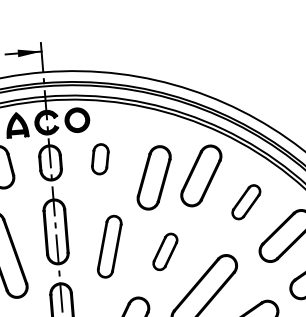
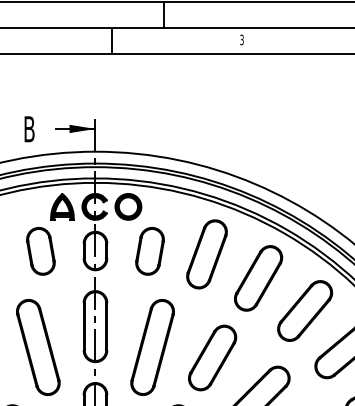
part: (99, 159) -> (149, 251), size x1.43
part: (153, 178) -> (206, 254), moved
part: (246, 201) -> (305, 310), size x1.67
part: (109, 246) -> (152, 347), size x1.43
part: (165, 251) -> (212, 357), size x1.67

